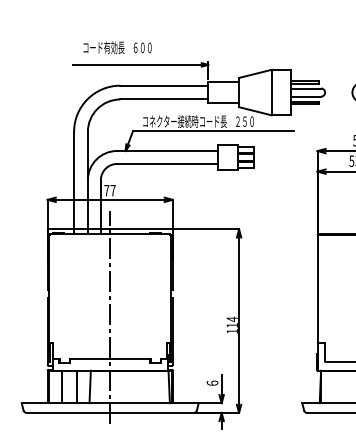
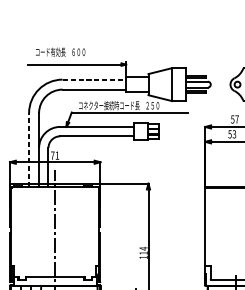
line: (164, 85) -> (94, 79), solid -> dashed
line: (74, 182) -> (29, 149), solid -> dashed
text: (112, 190) -> (56, 155), 77 -> 71

